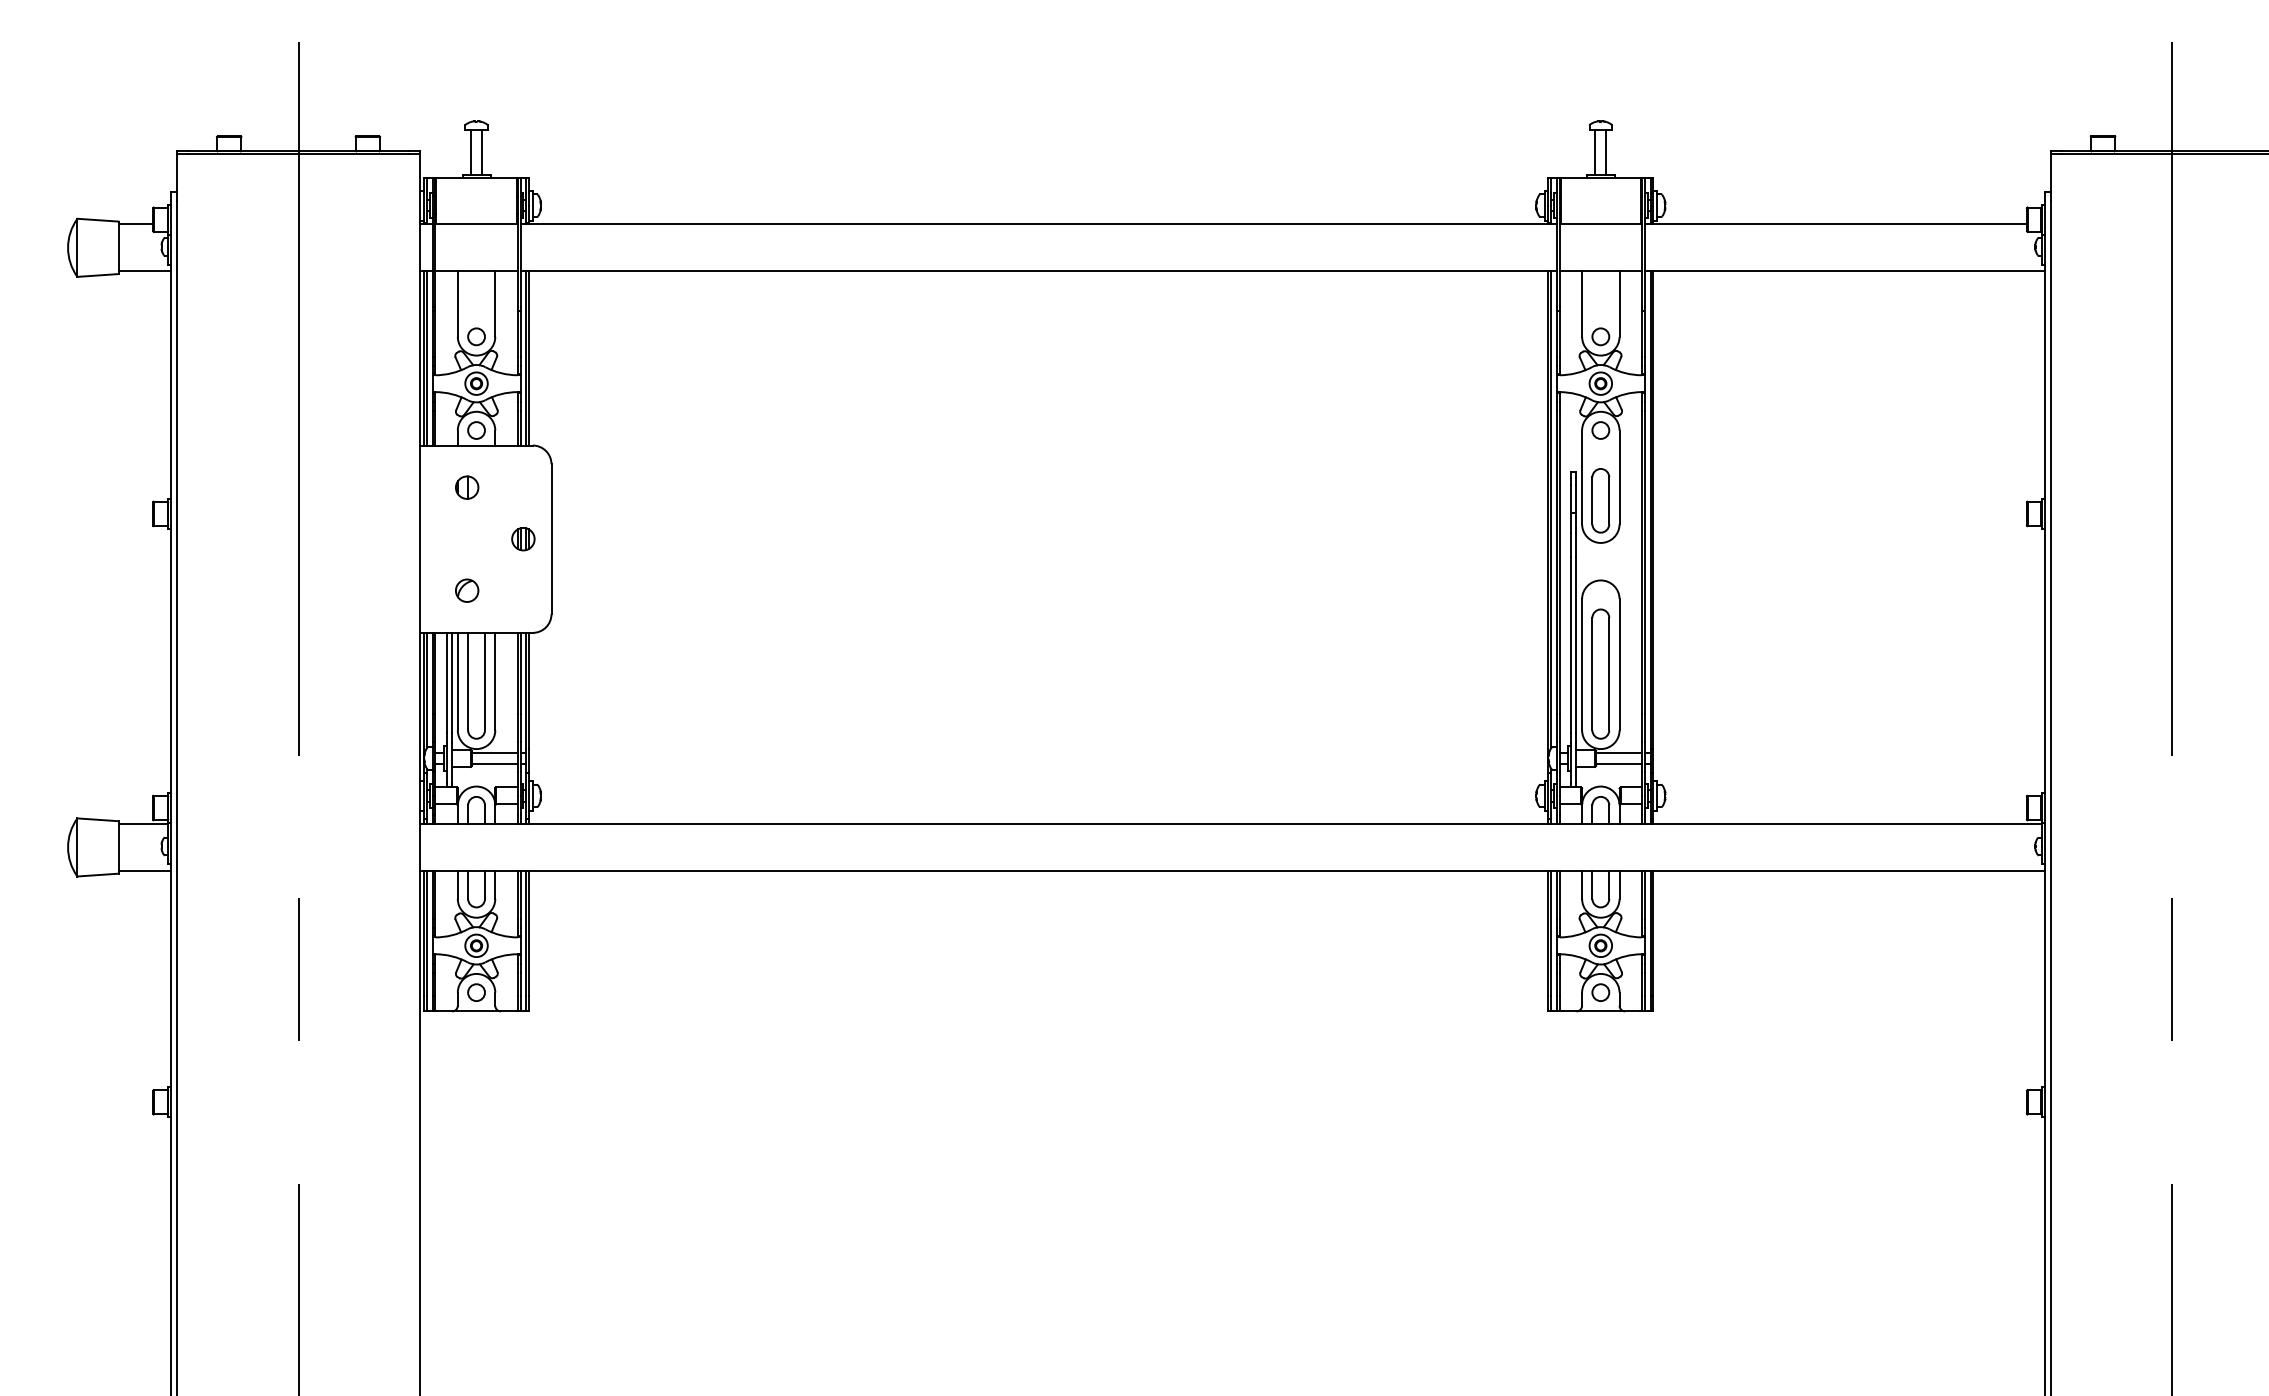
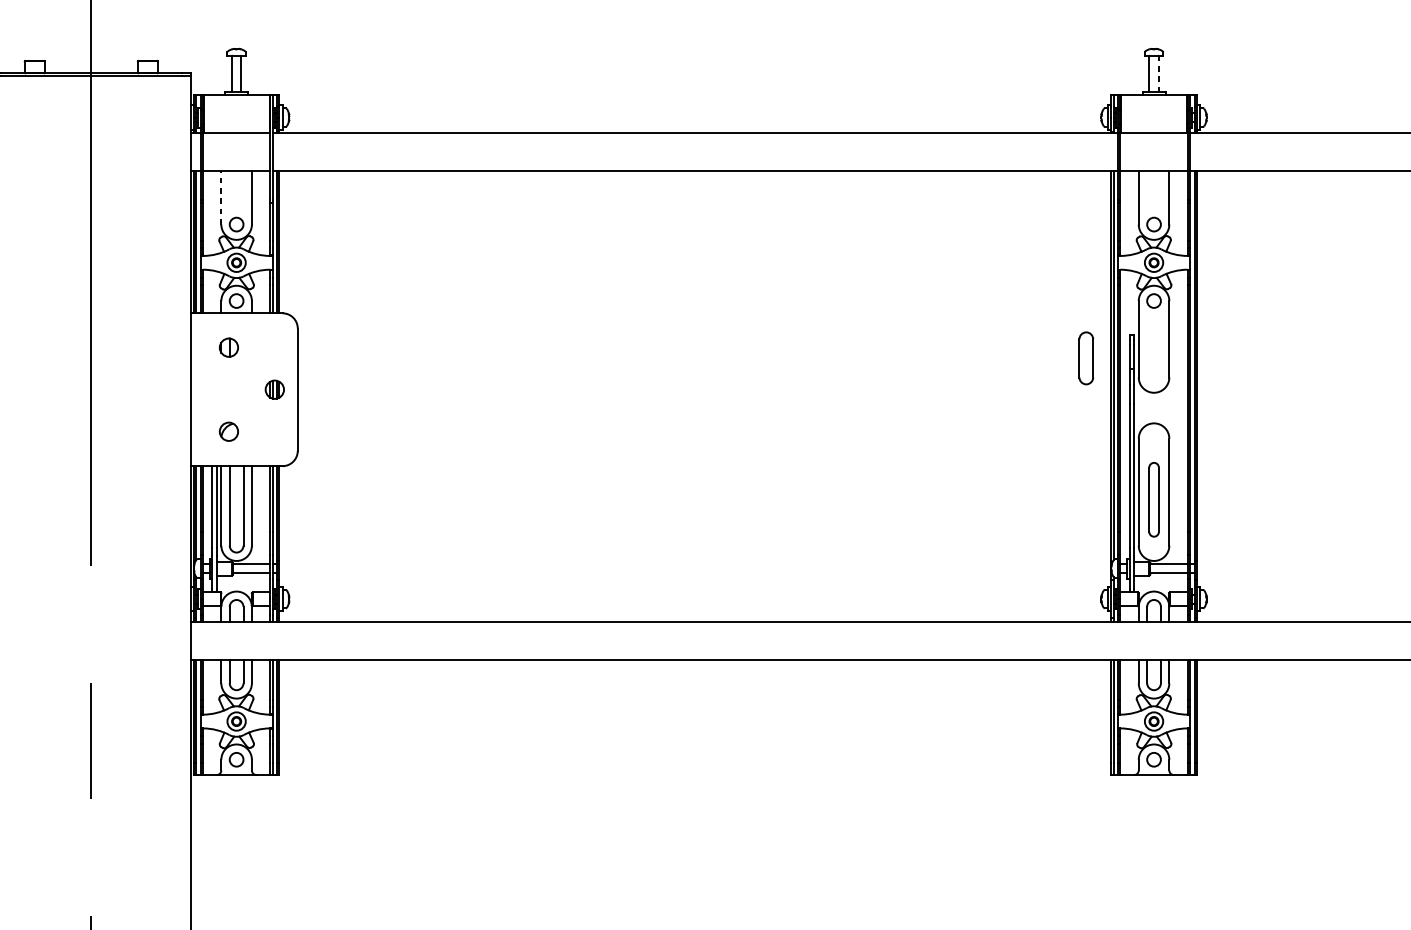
line: (1606, 152) -> (1158, 74), solid -> dashed
line: (457, 304) -> (221, 198), solid -> dashed
part: (1600, 500) -> (1086, 358), moved
part: (1600, 673) -> (1153, 499), size x0.7

